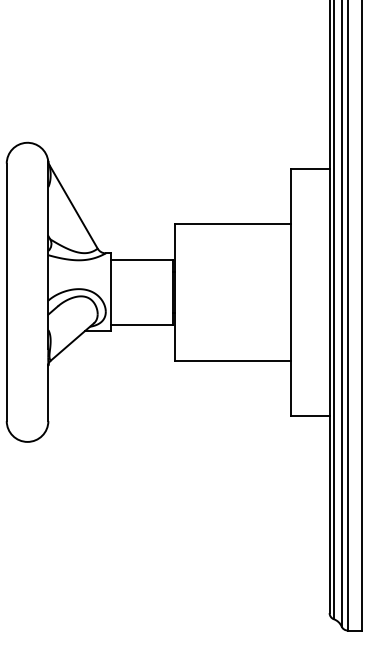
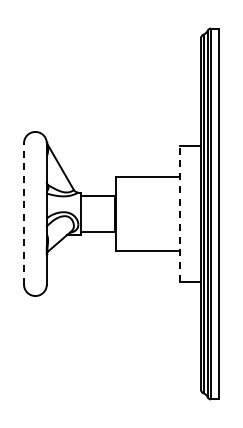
line: (7, 291) -> (24, 213), solid -> dashed
line: (290, 291) -> (179, 213), solid -> dashed

